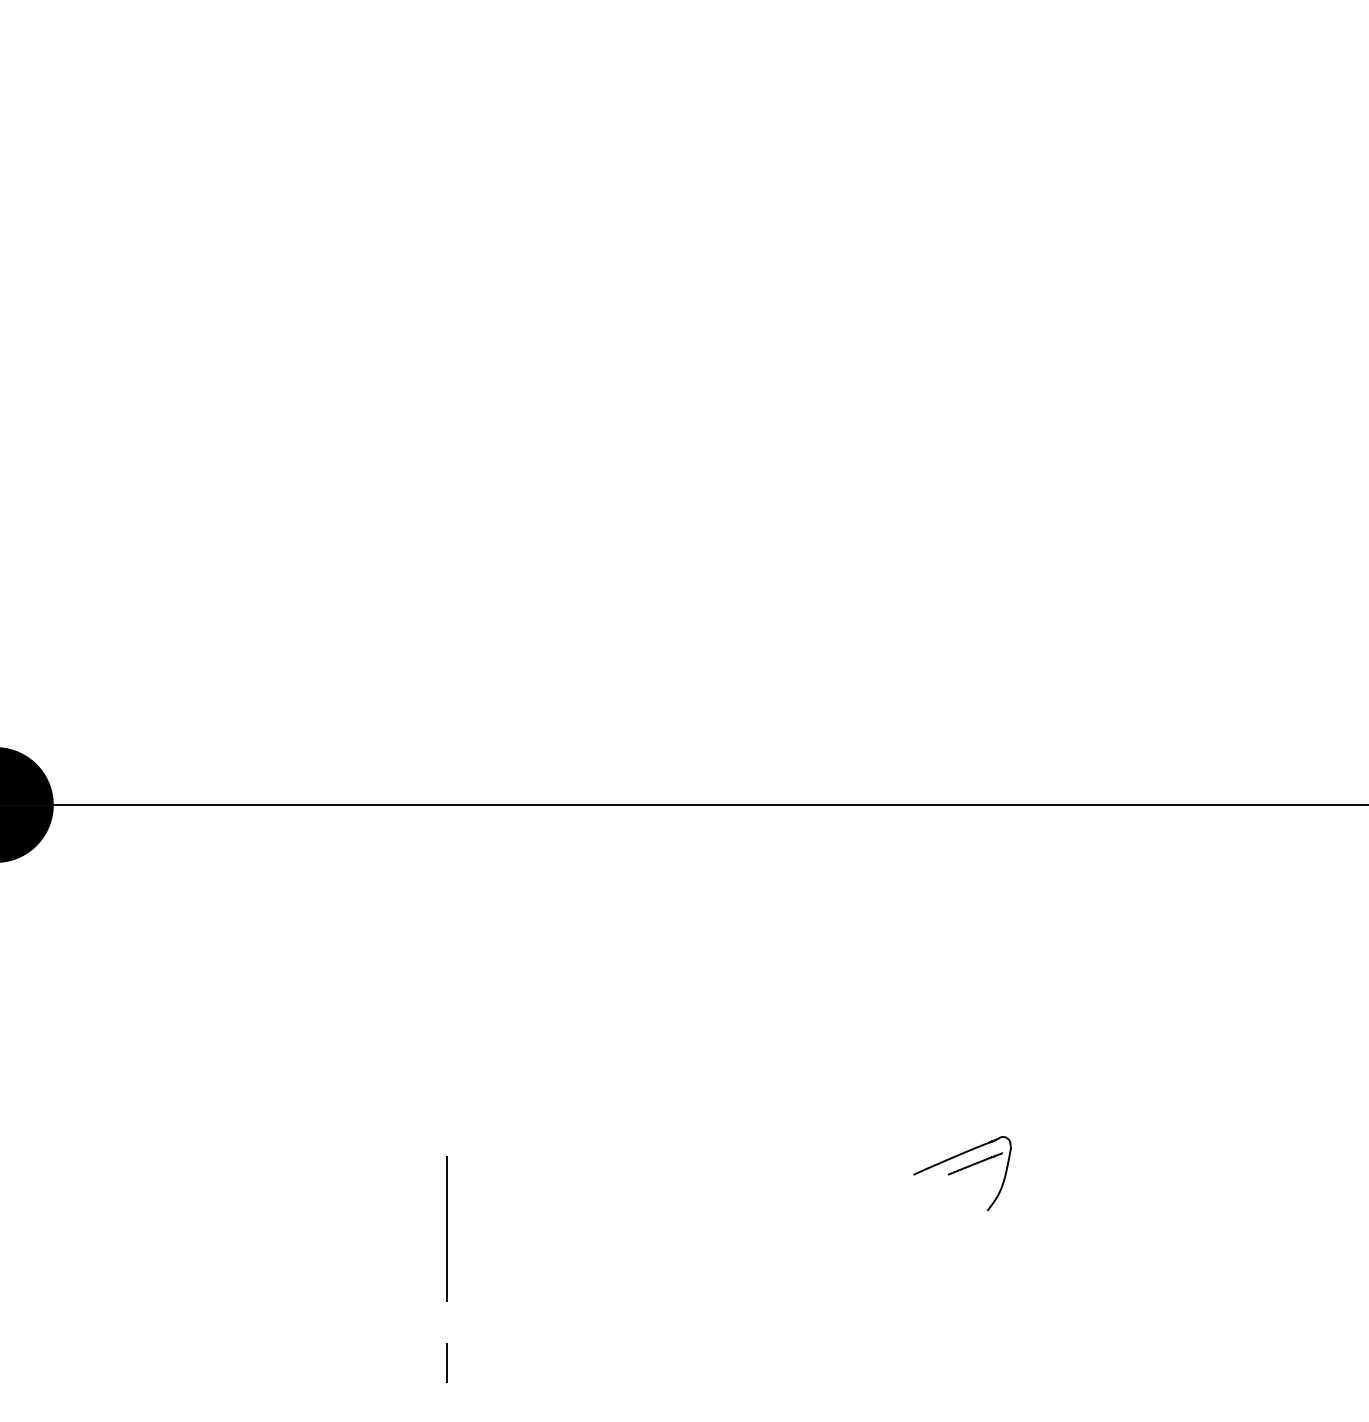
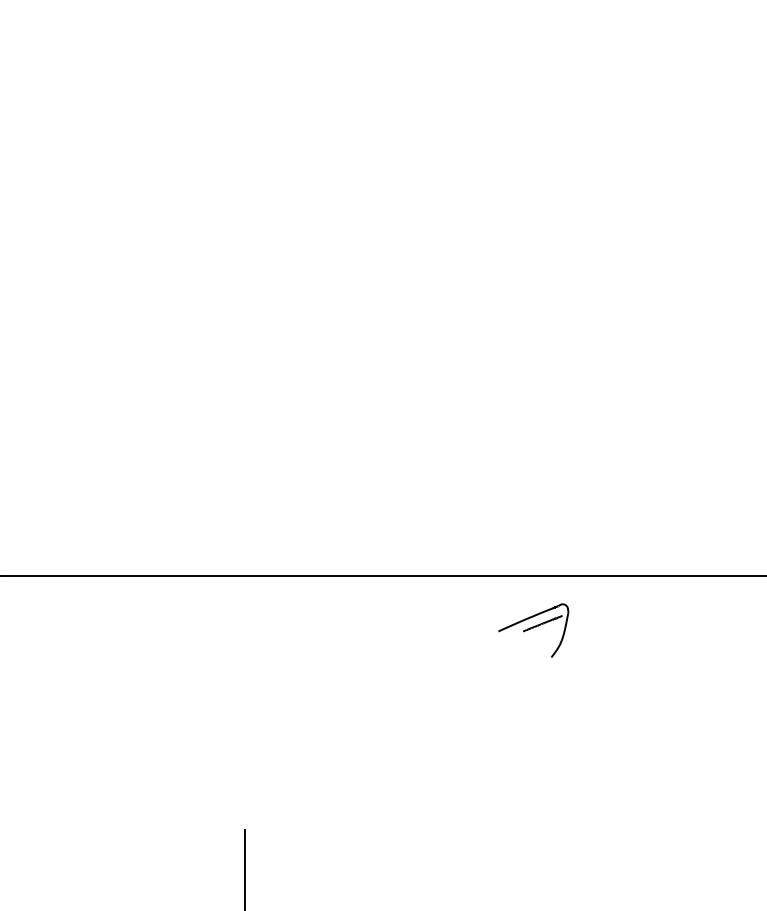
part: (962, 1173) -> (533, 630), moved

